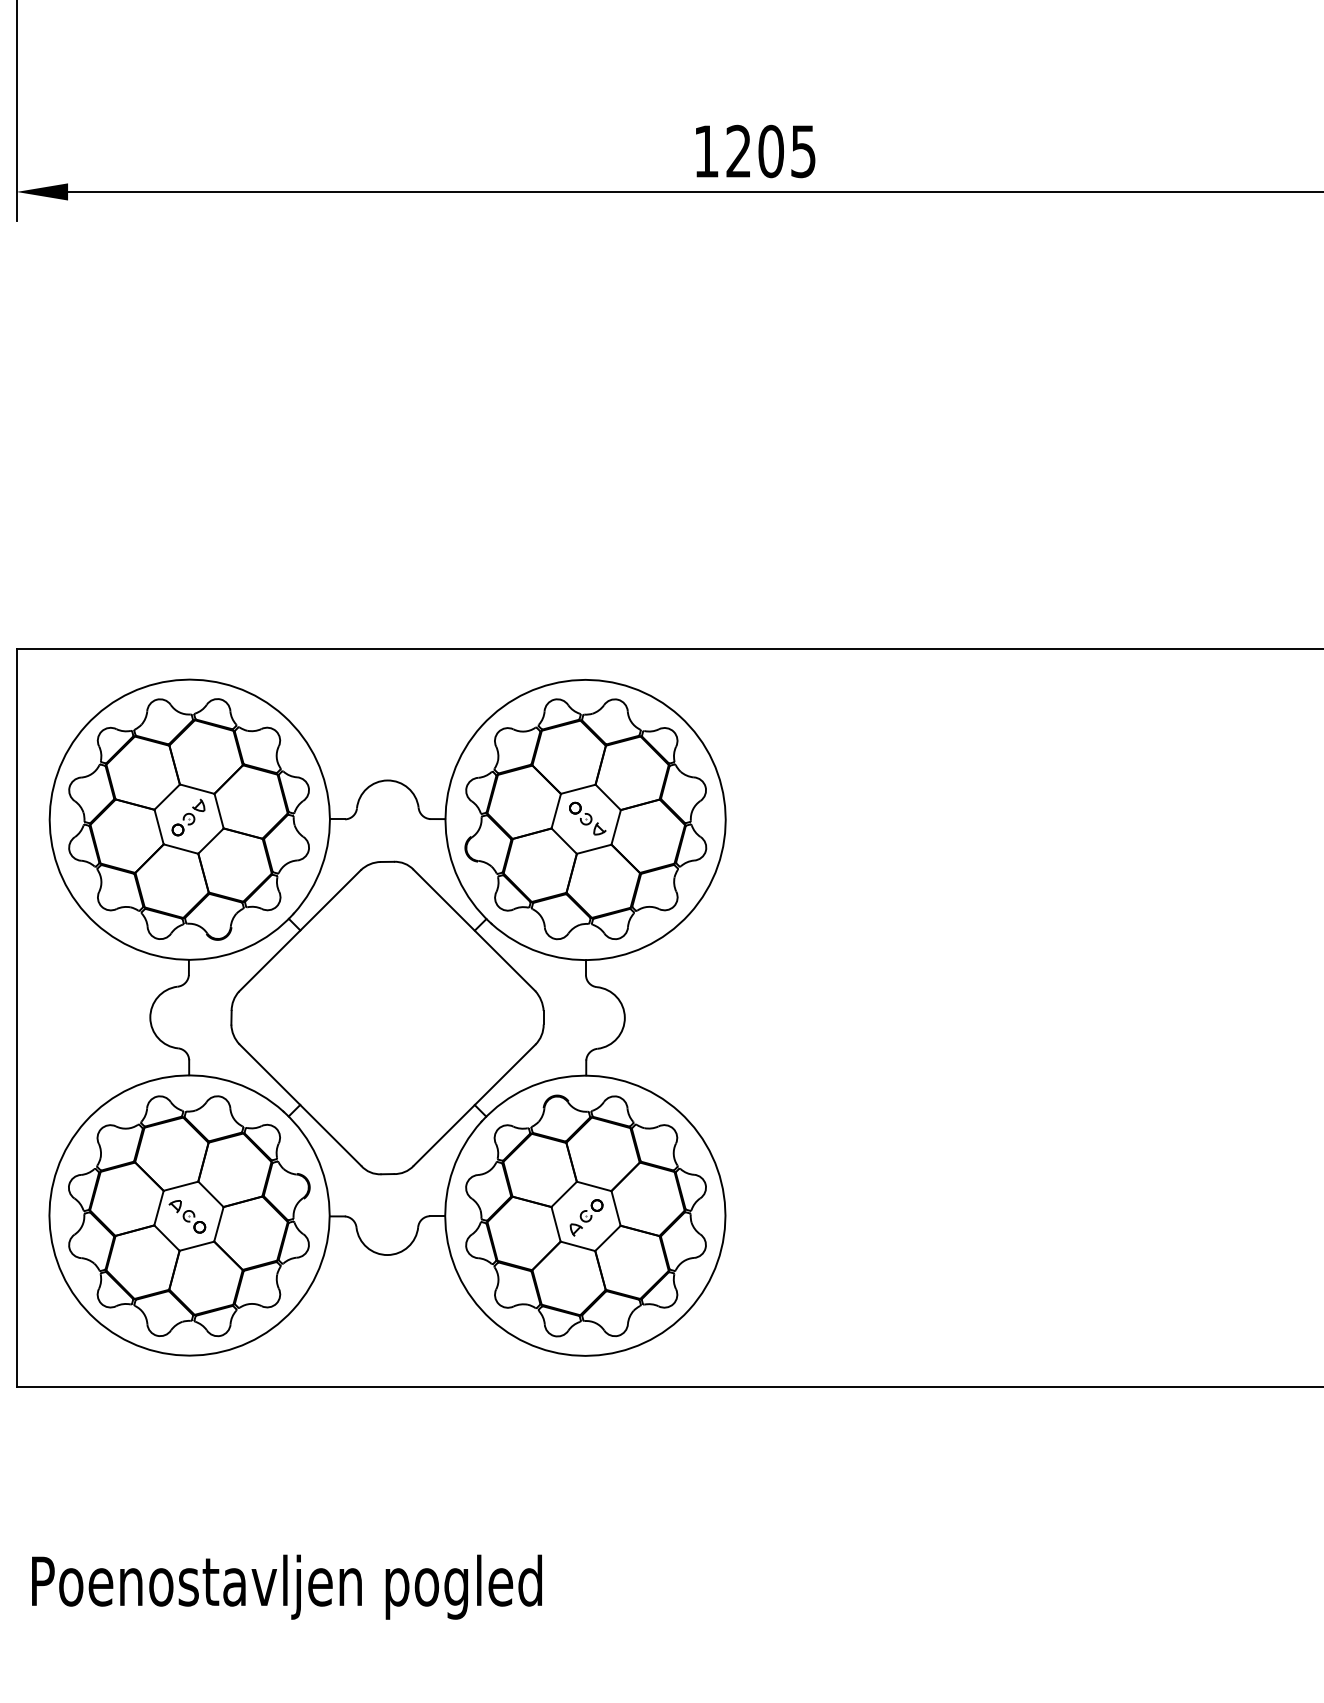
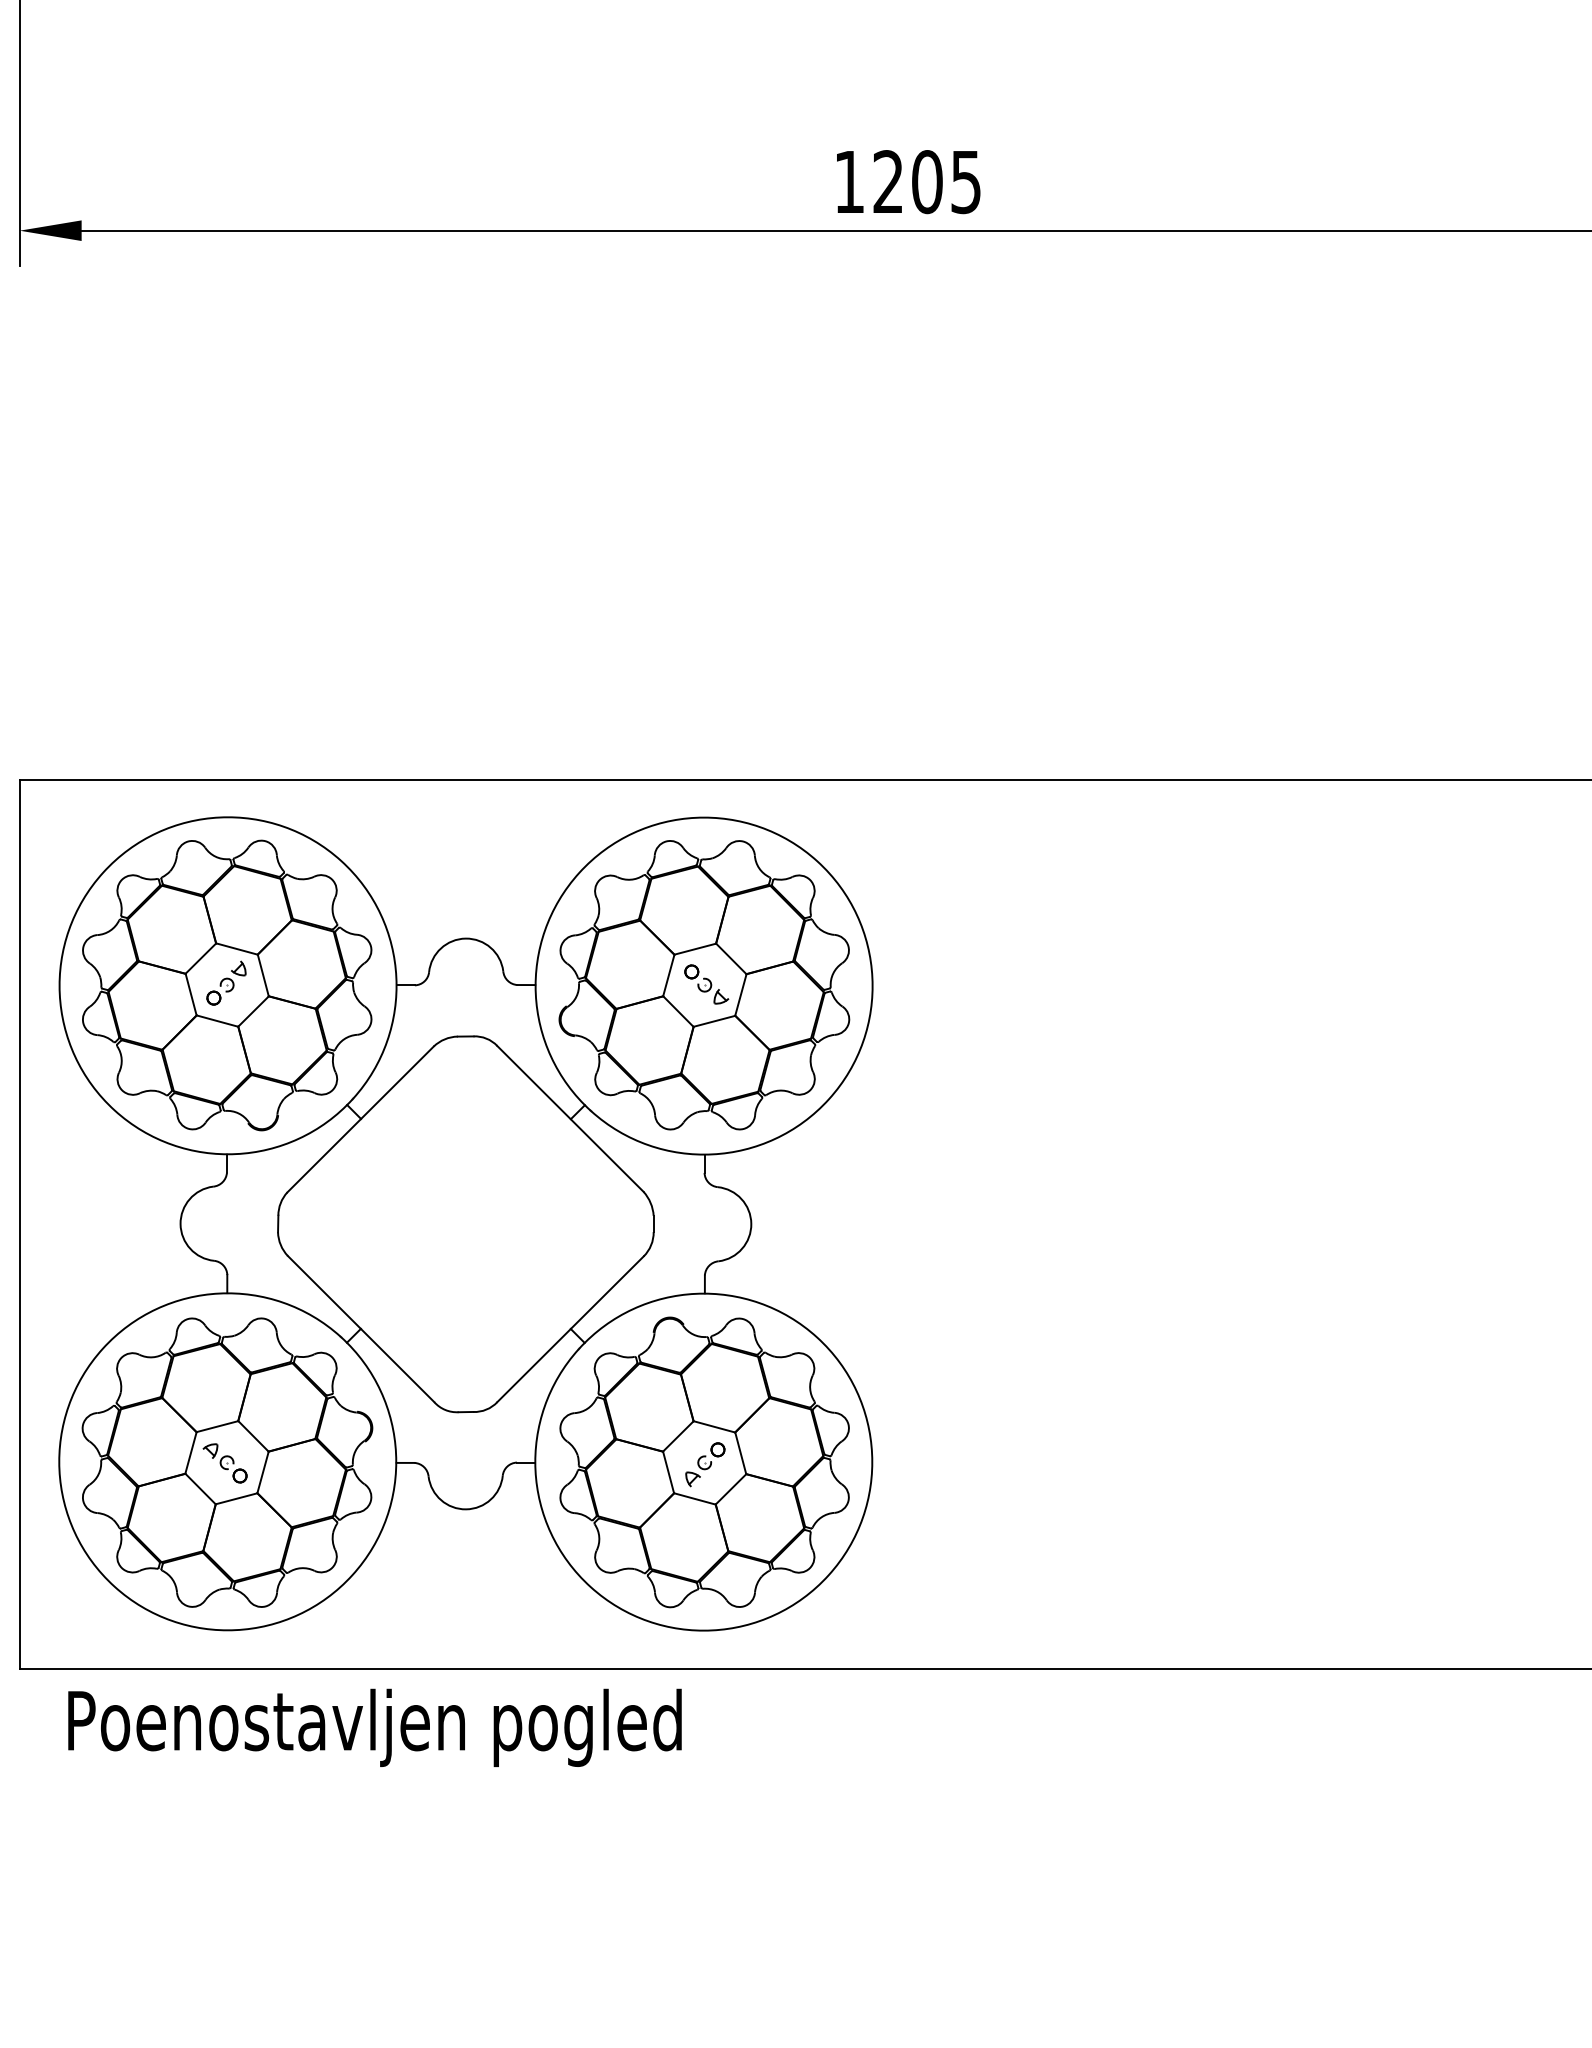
text: (286, 1586) -> (374, 1727), moved

